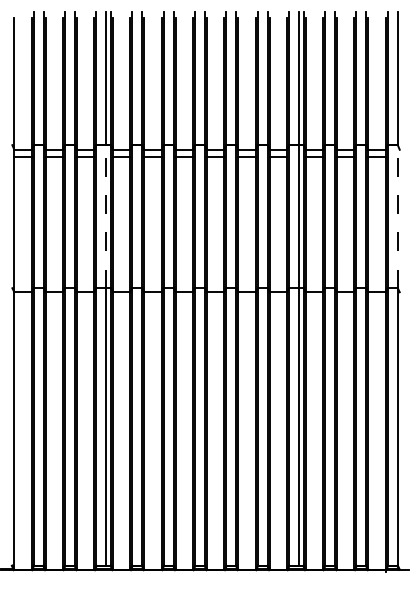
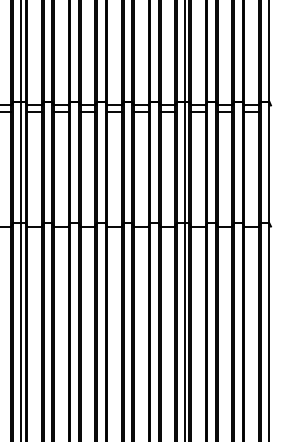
line: (105, 216) -> (20, 162), dashed -> solid
line: (397, 216) -> (269, 162), dashed -> solid

